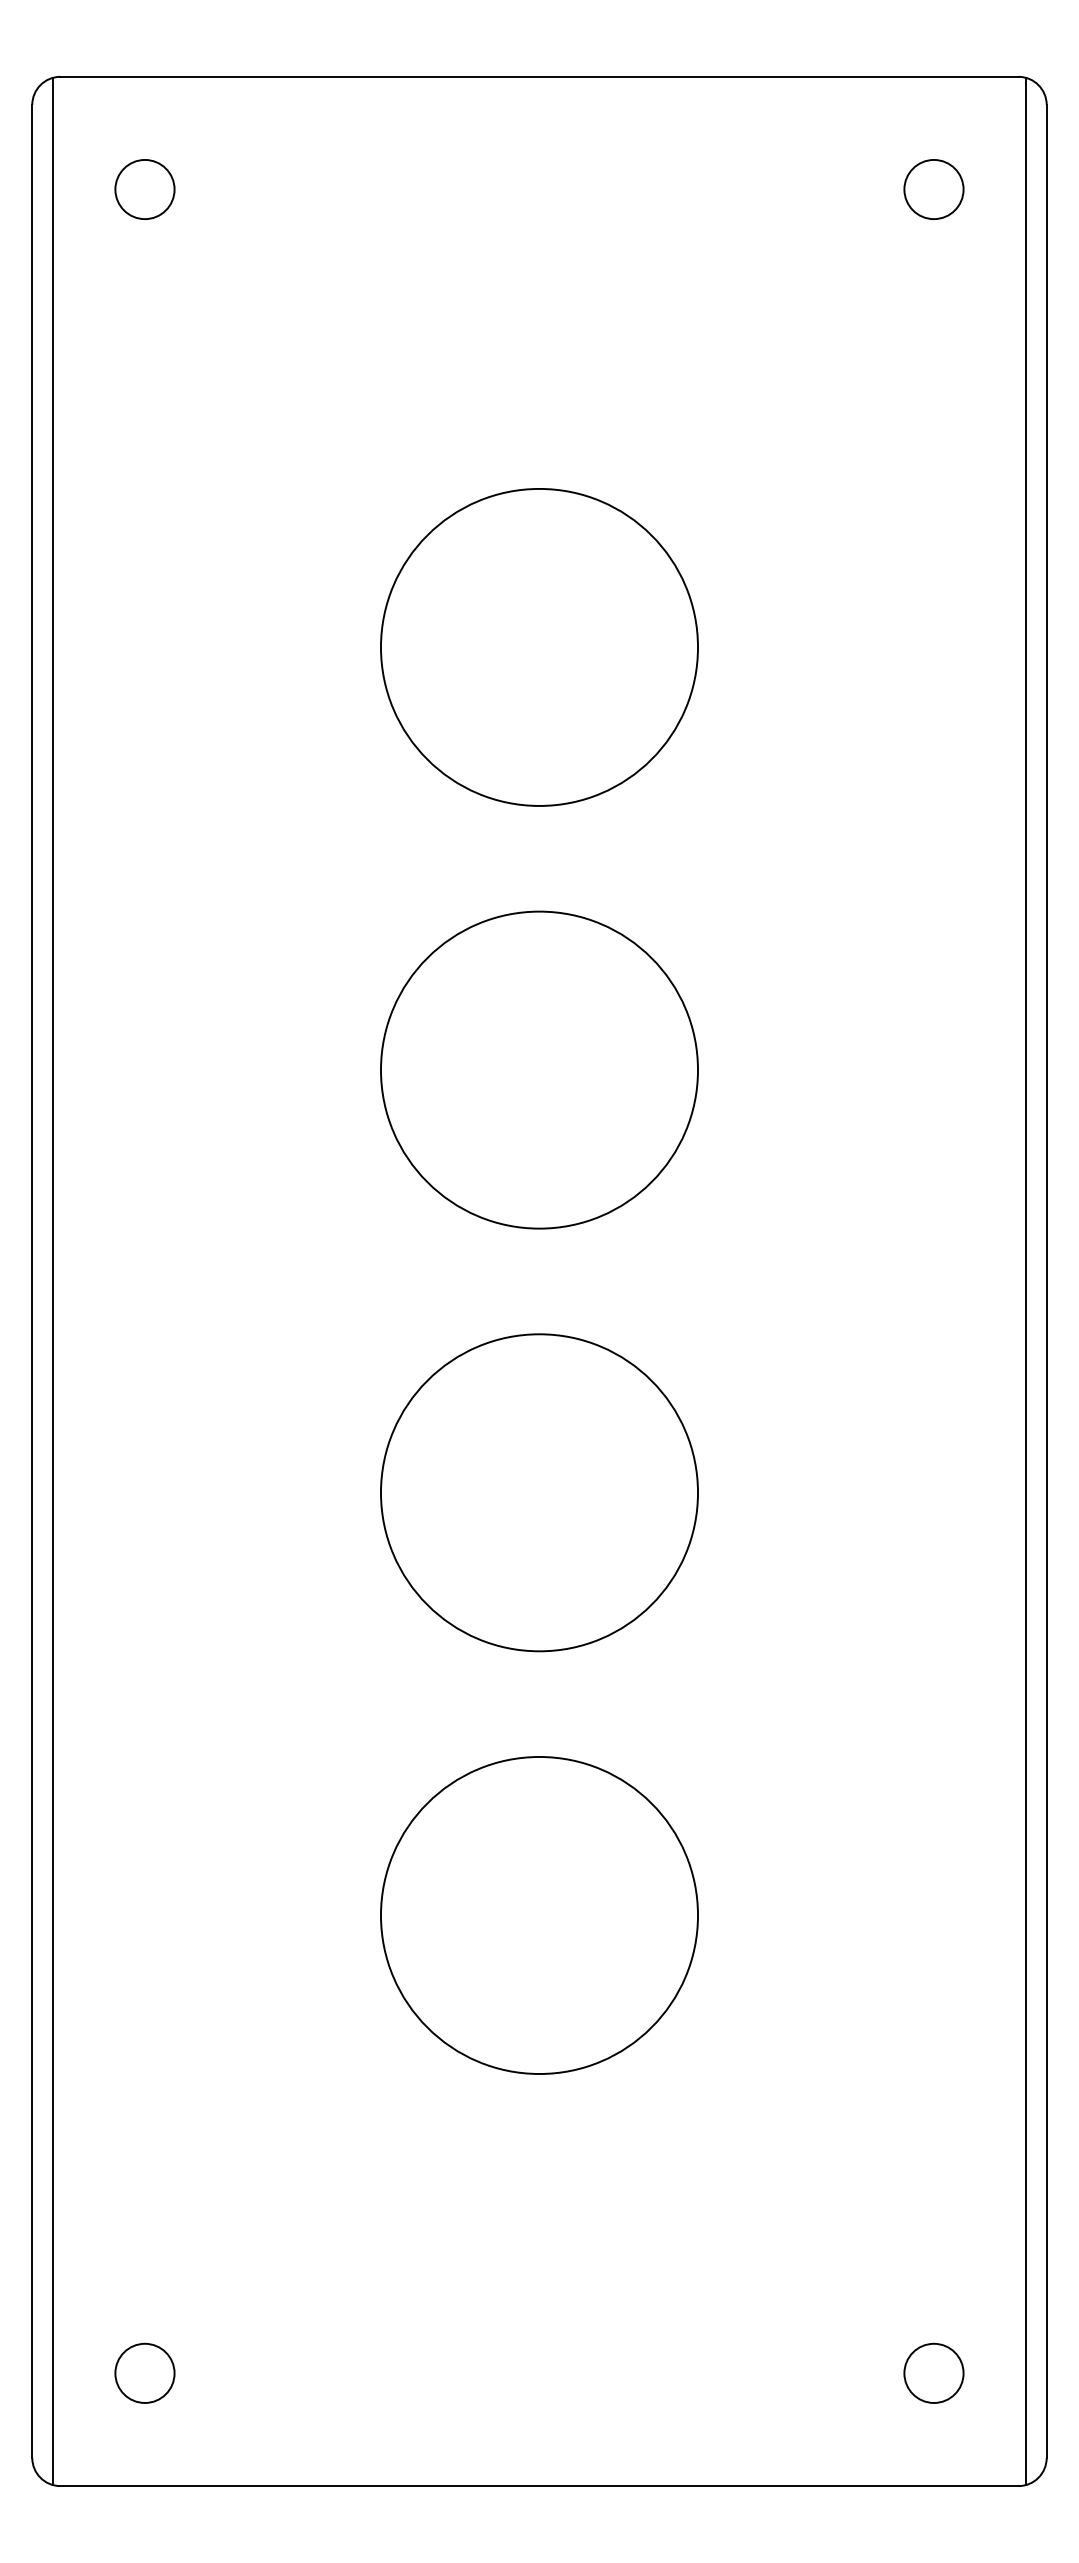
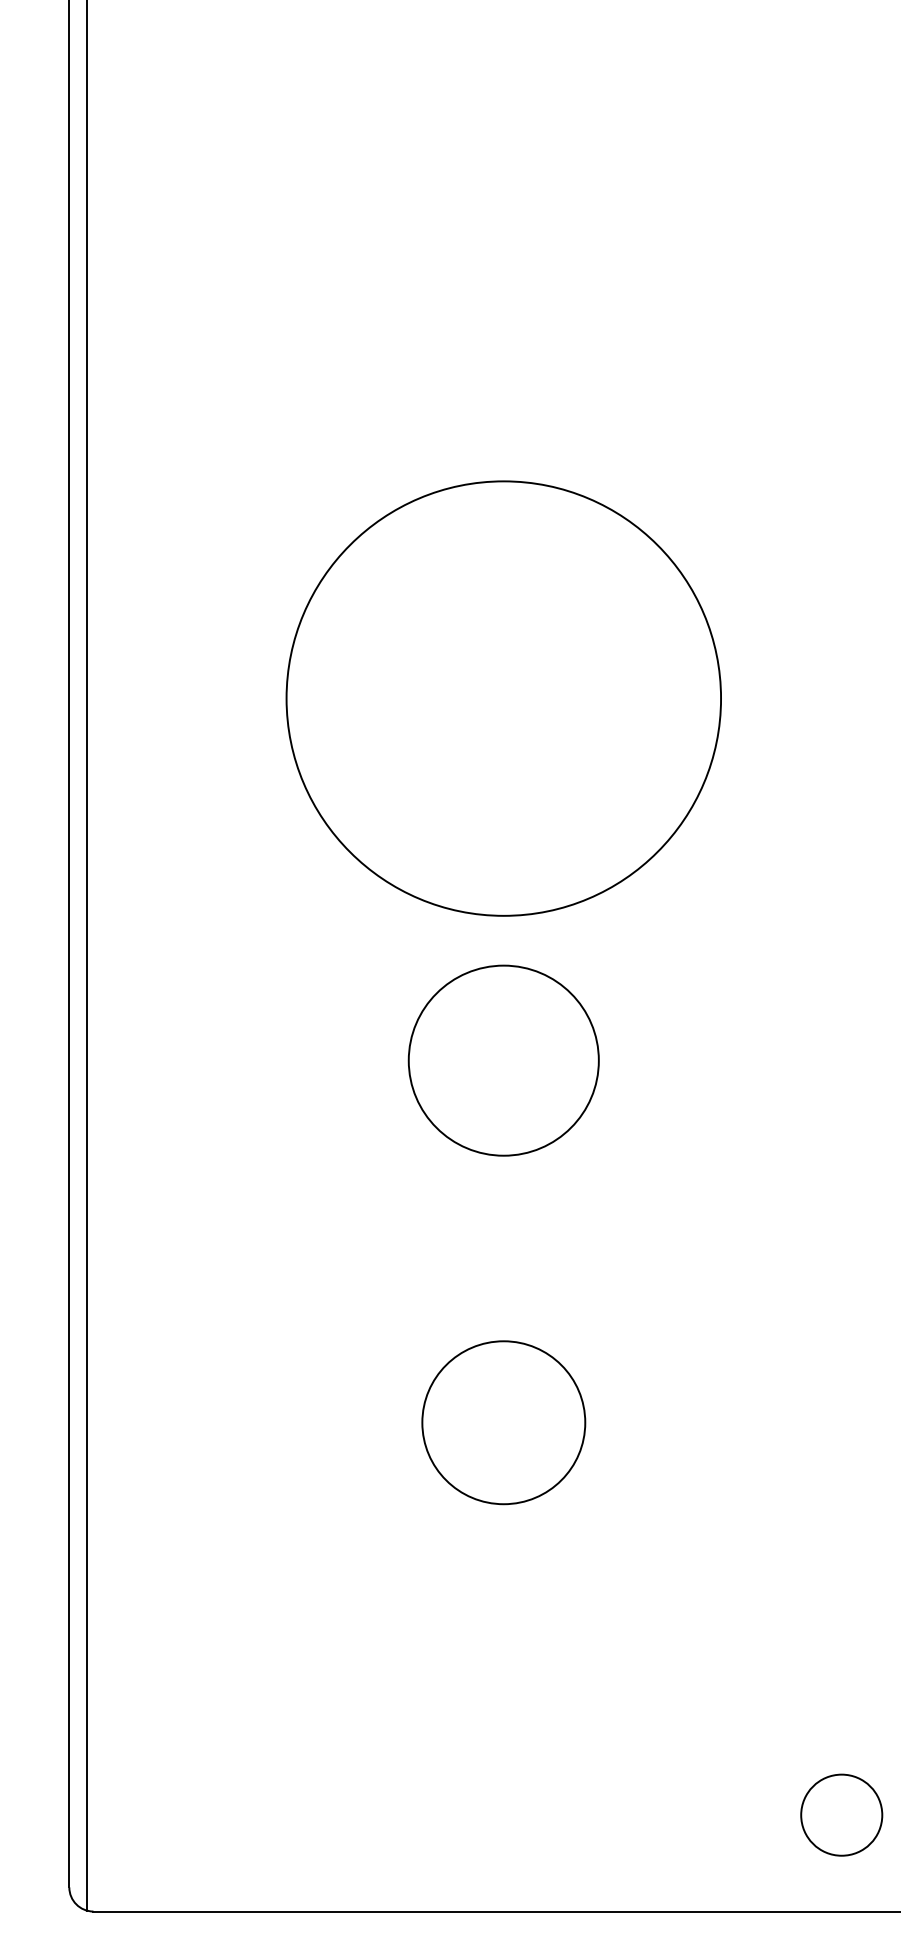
circle: (539, 647) -> (503, 336), removed
circle: (539, 1069) -> (503, 698), size x1.6
circle: (539, 1492) -> (503, 1060), size x0.7
circle: (539, 1915) -> (503, 1422), size x0.6
circle: (144, 2372) -> (165, 1814), removed
circle: (933, 2372) -> (841, 1814), size x1.6

